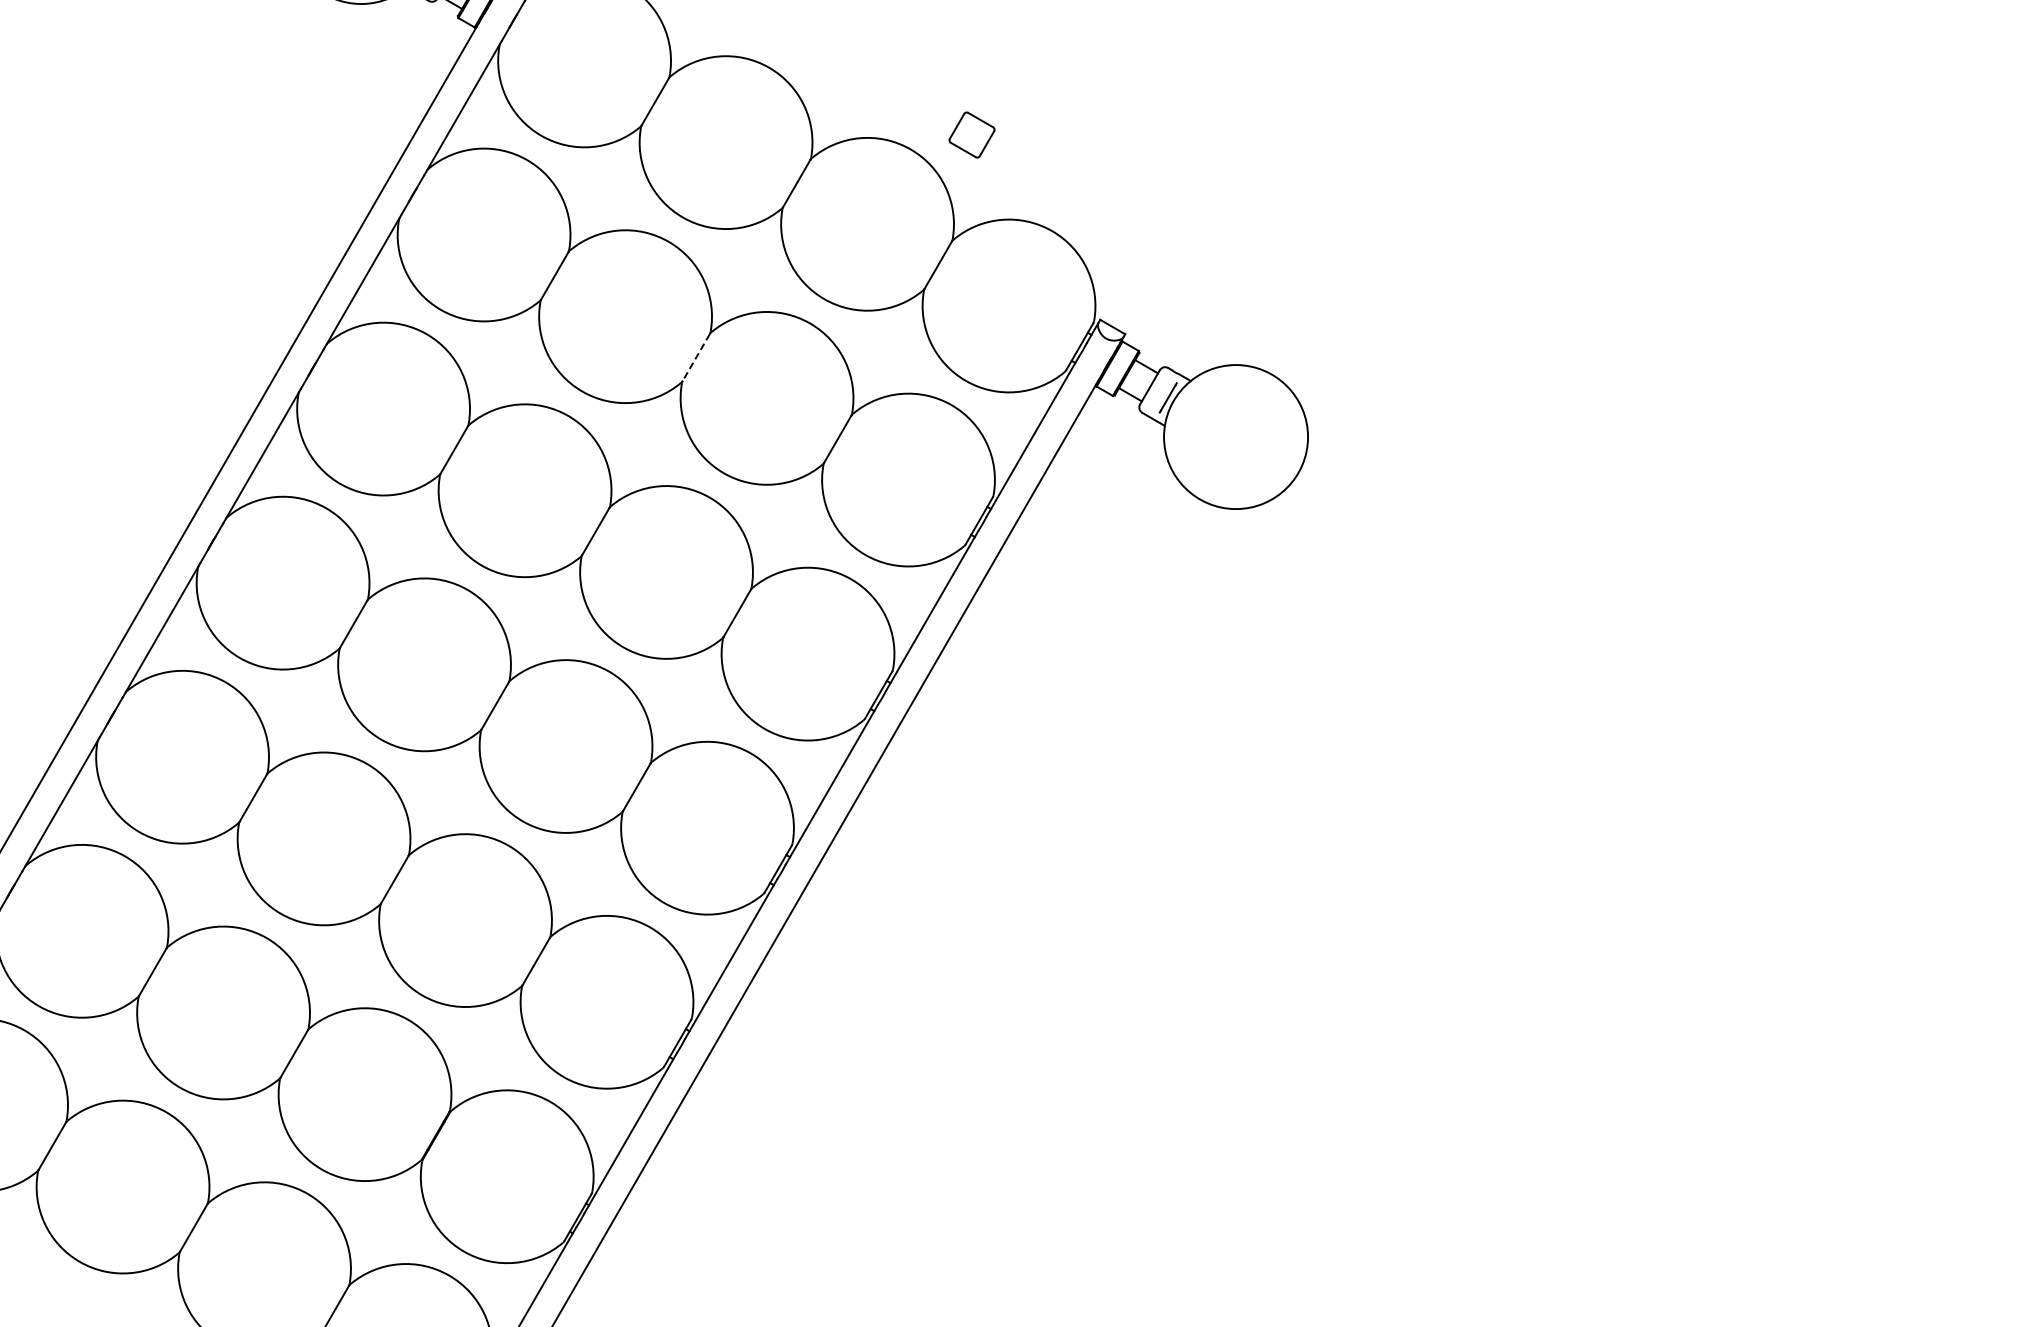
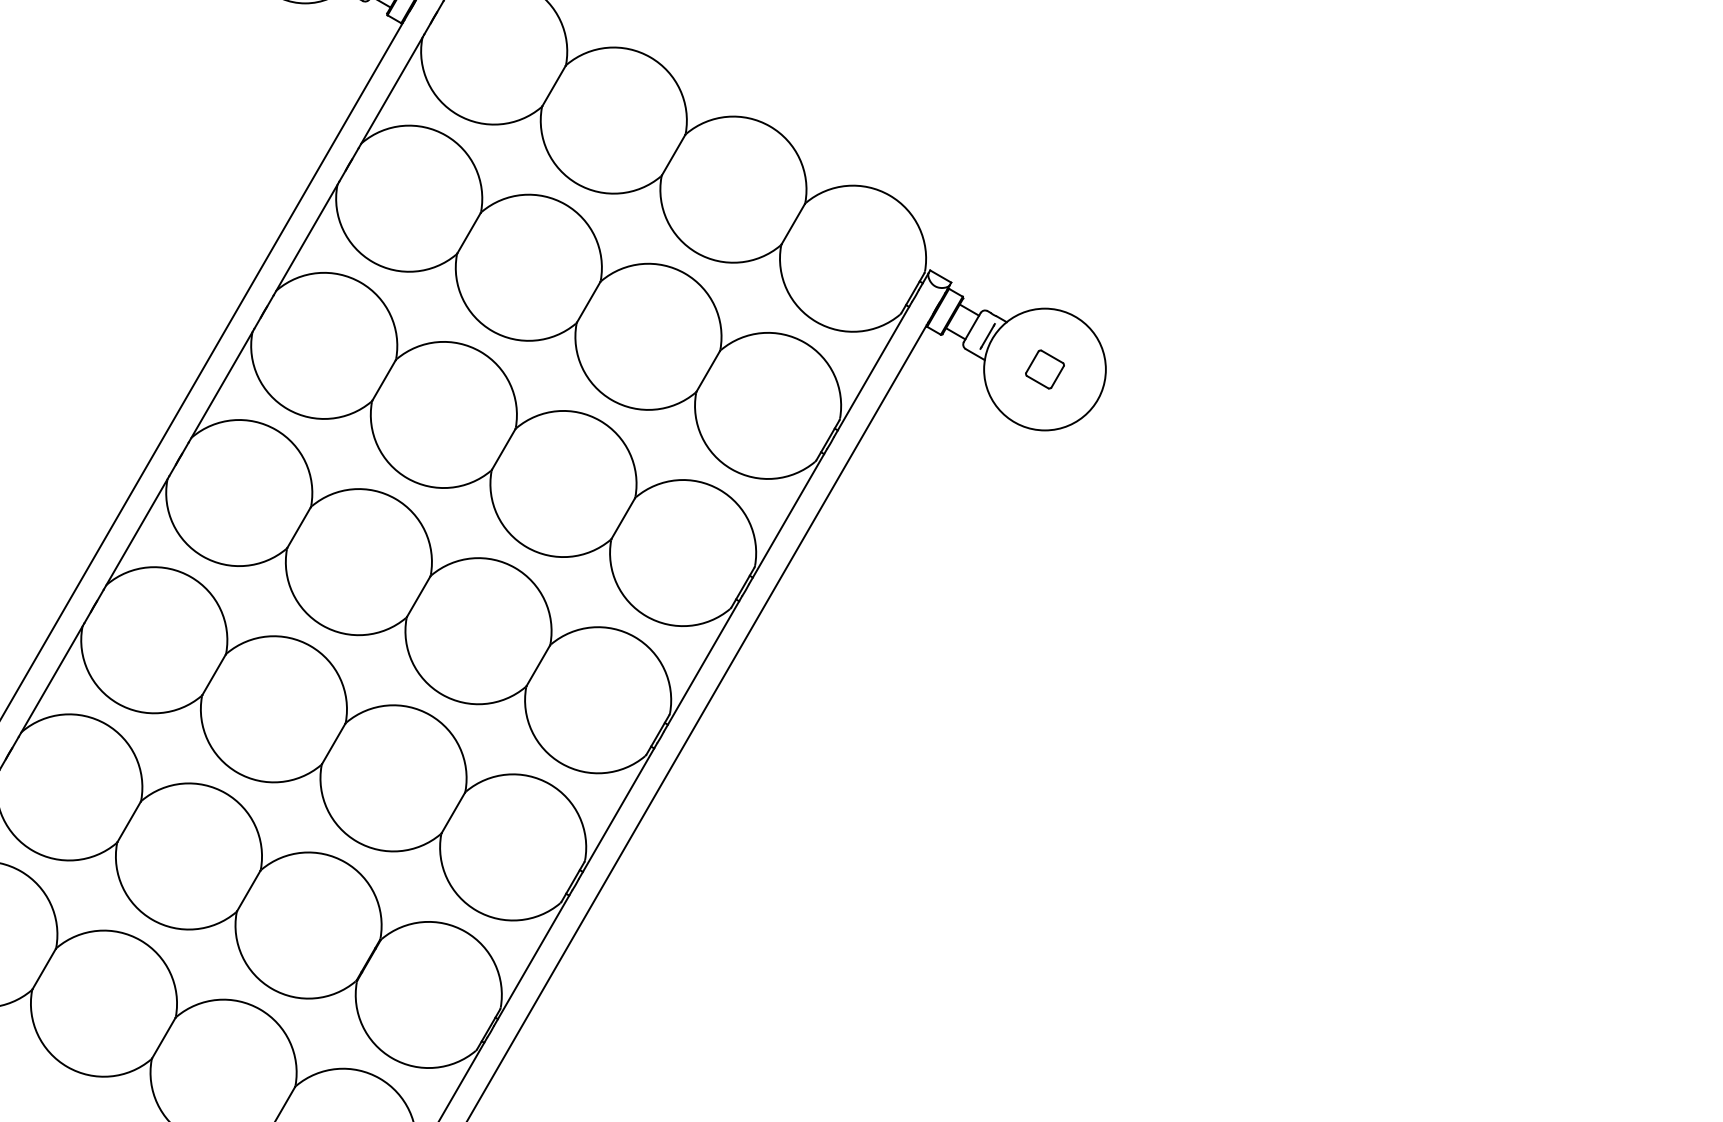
part: (971, 134) -> (1044, 369), moved
line: (696, 357) -> (588, 302), dashed -> solid

